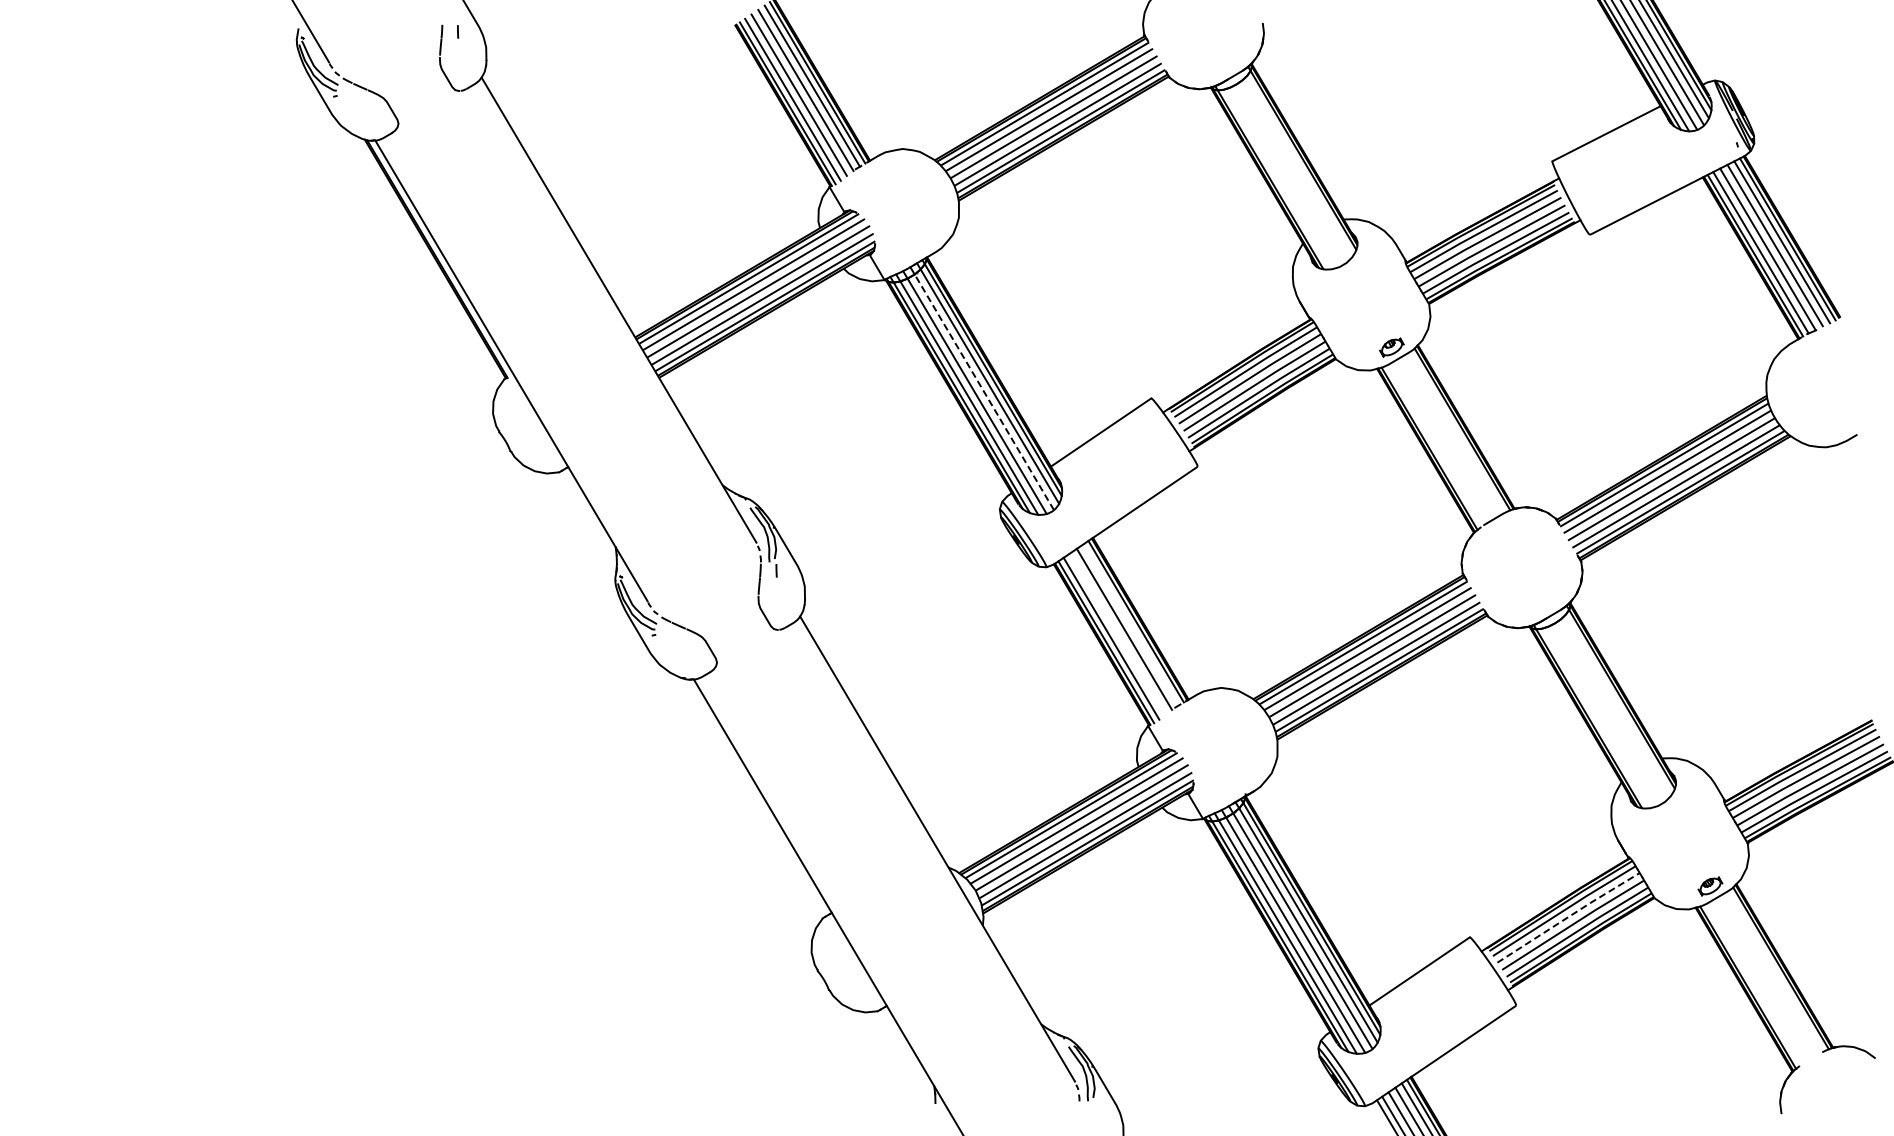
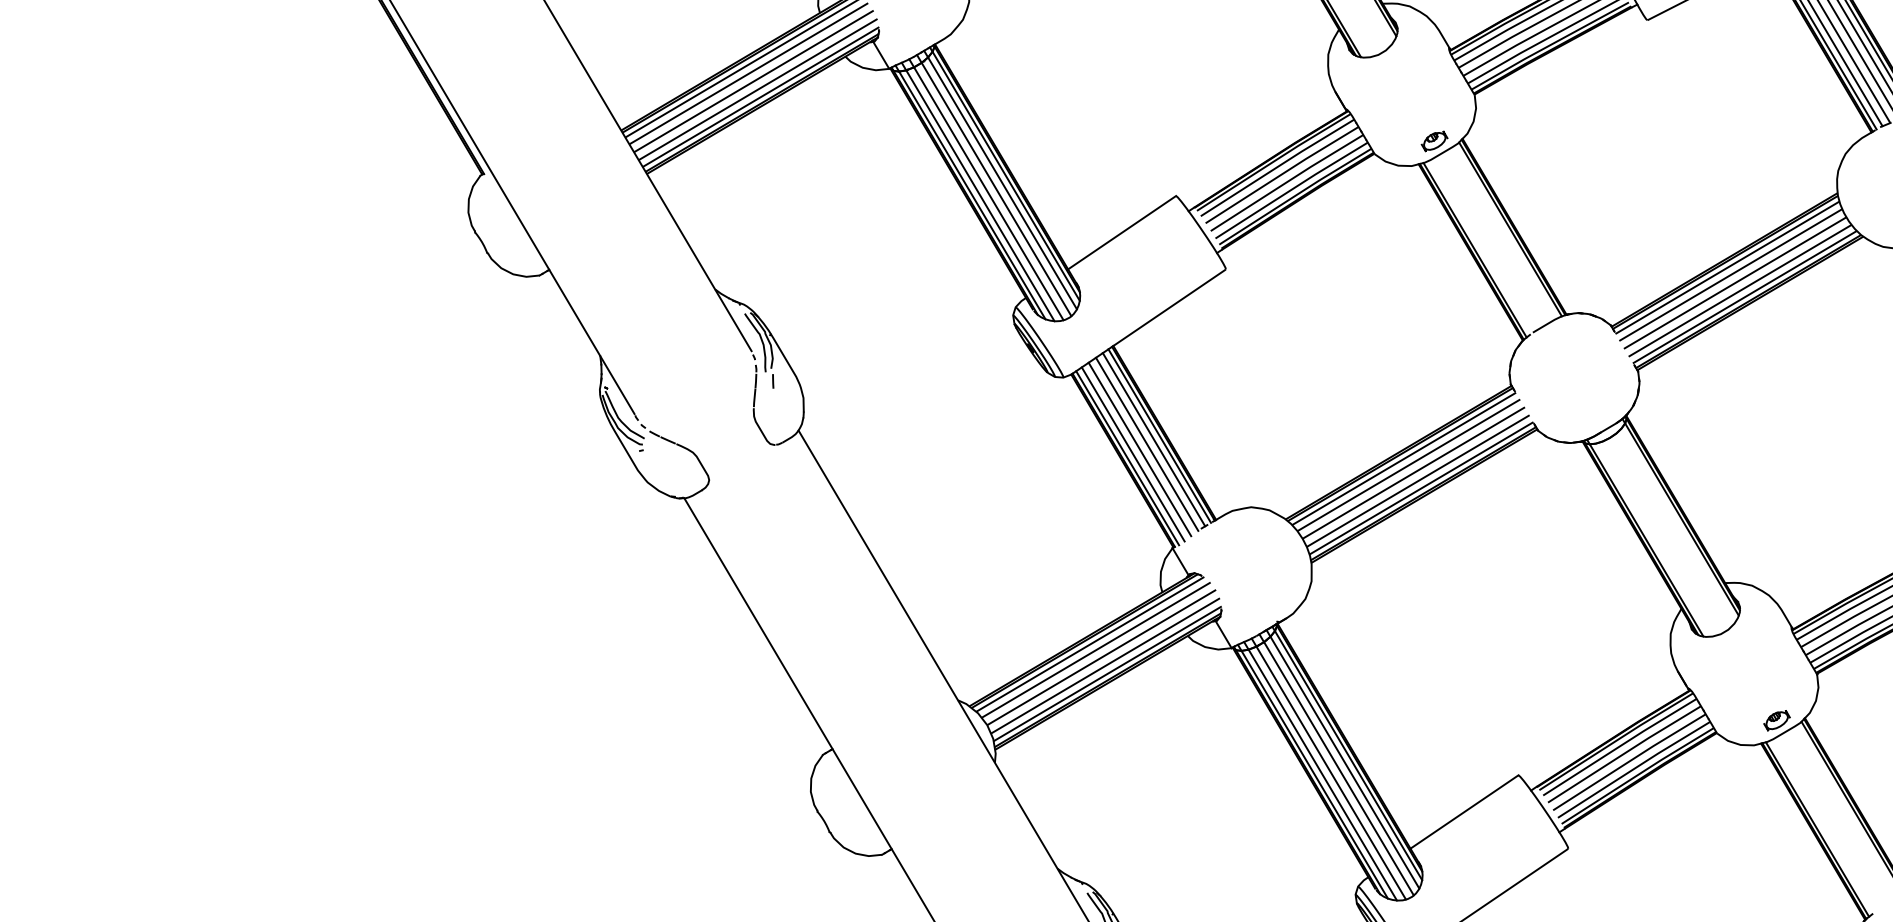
line: (984, 392) -> (996, 189), dashed -> solid
line: (1130, 624) -> (1153, 439), added
line: (1117, 633) -> (1139, 448), added
line: (1569, 916) -> (1625, 752), dashed -> solid

